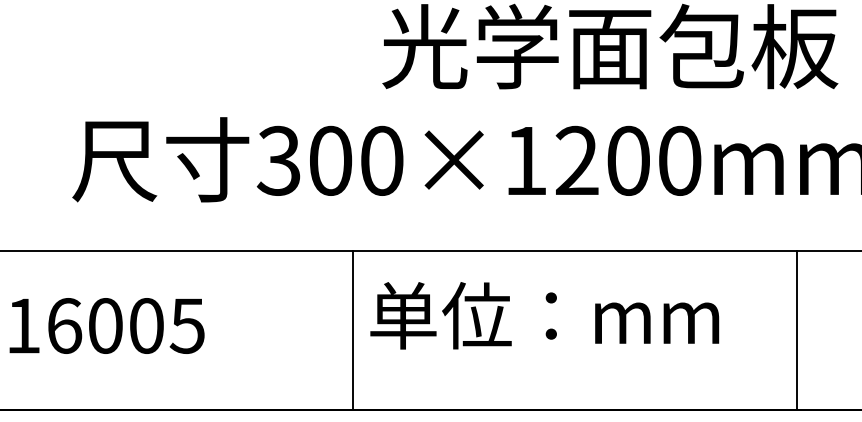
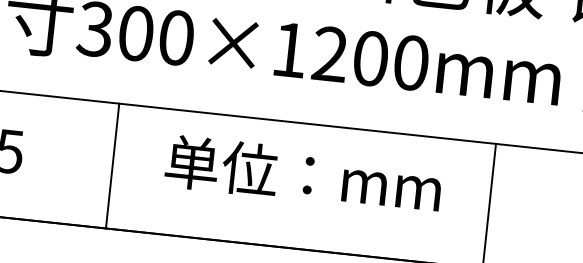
text: (544, 315) -> (303, 174), moved
line: (352, 330) -> (112, 166), moved

